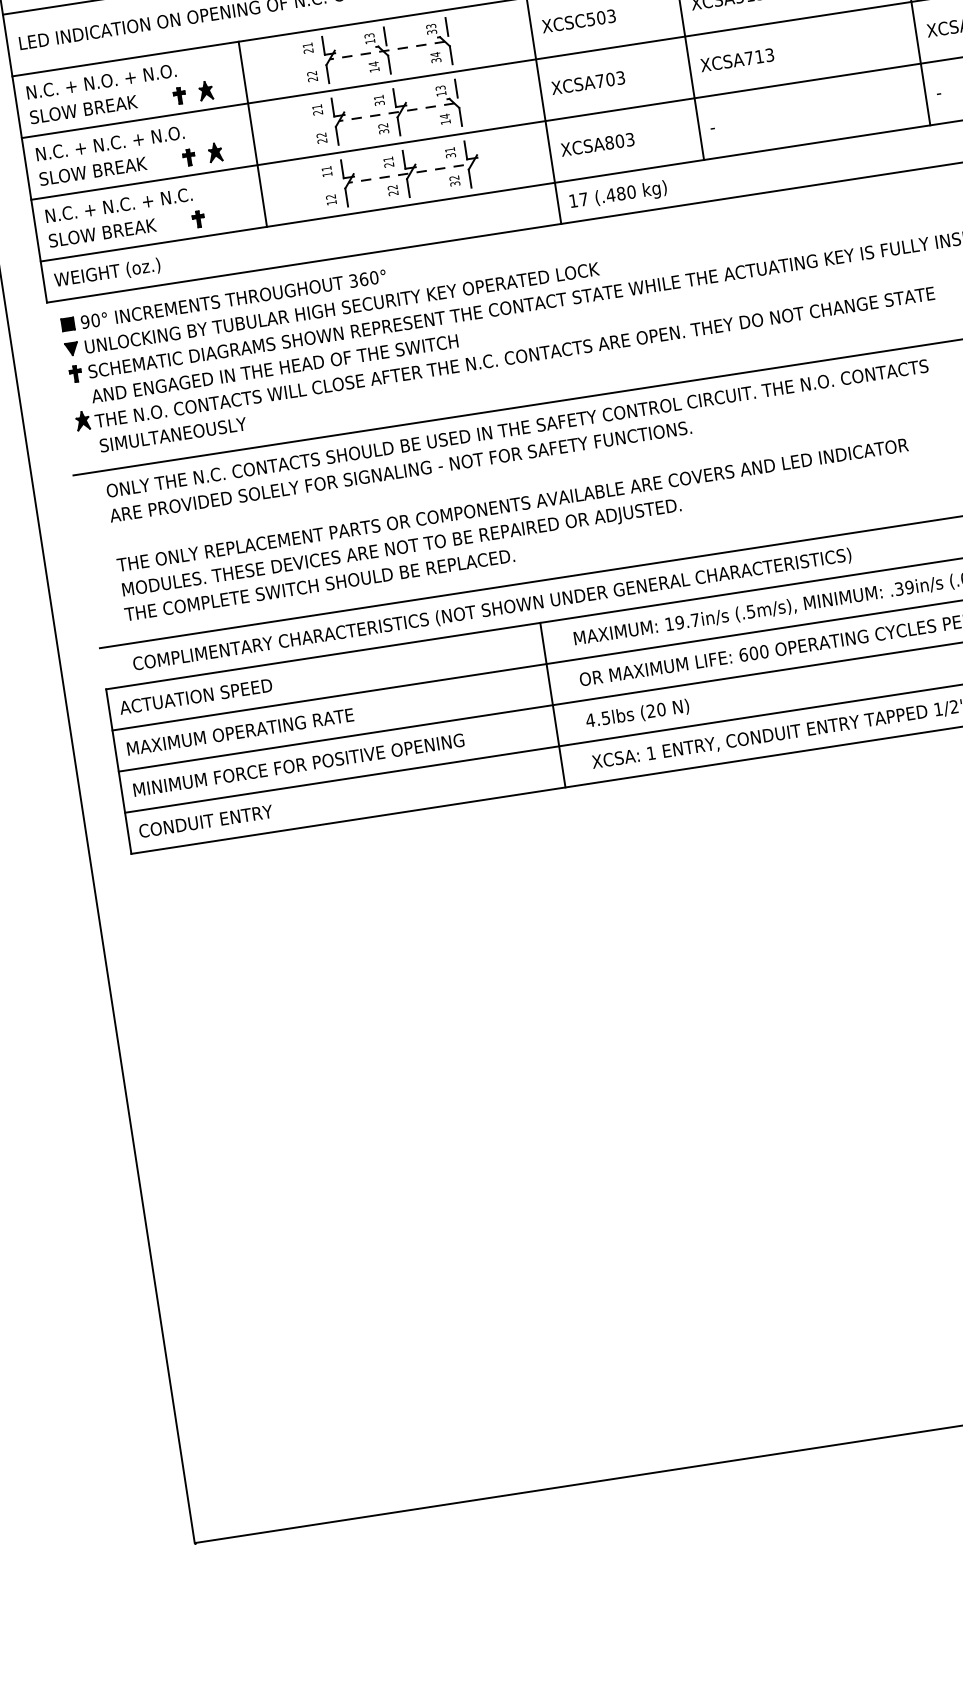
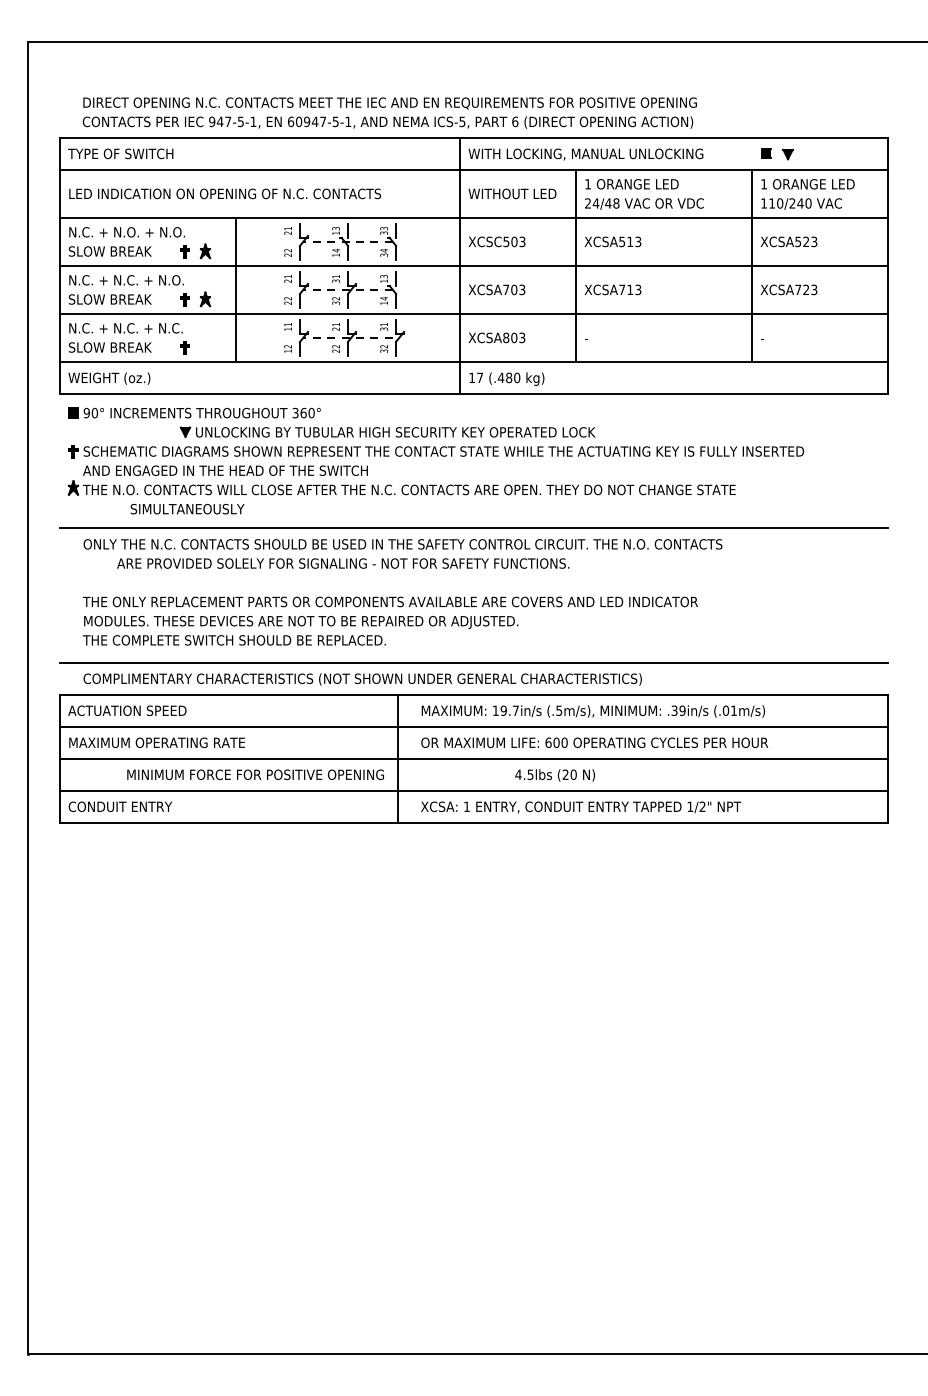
part: (331, 308) -> (387, 431), moved
text: (173, 434) -> (187, 508), moved
text: (401, 471) -> (343, 563), moved
text: (636, 714) -> (554, 775), moved
text: (298, 764) -> (255, 774), moved

